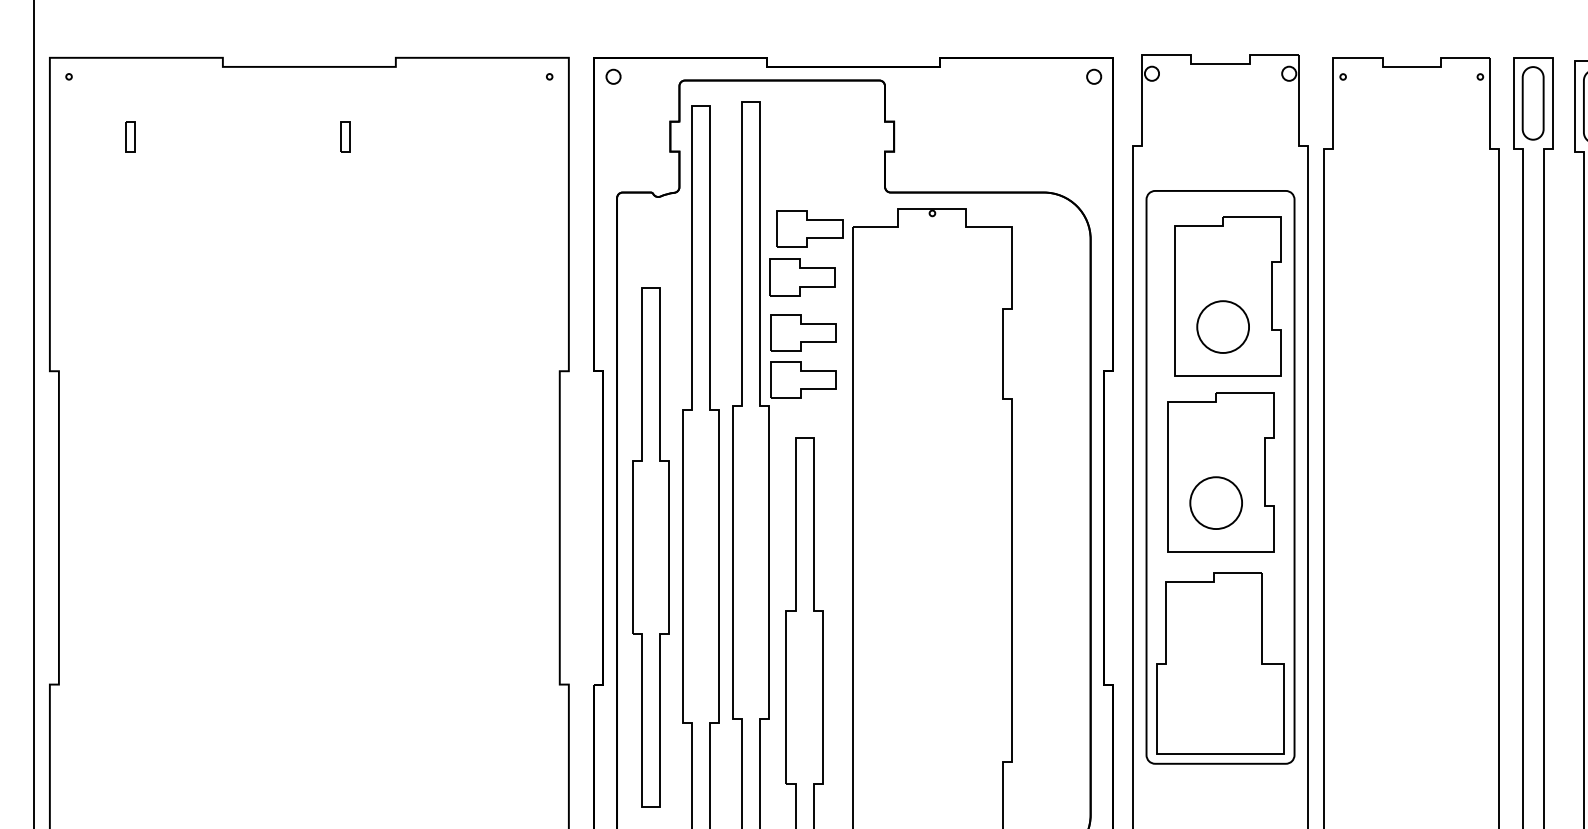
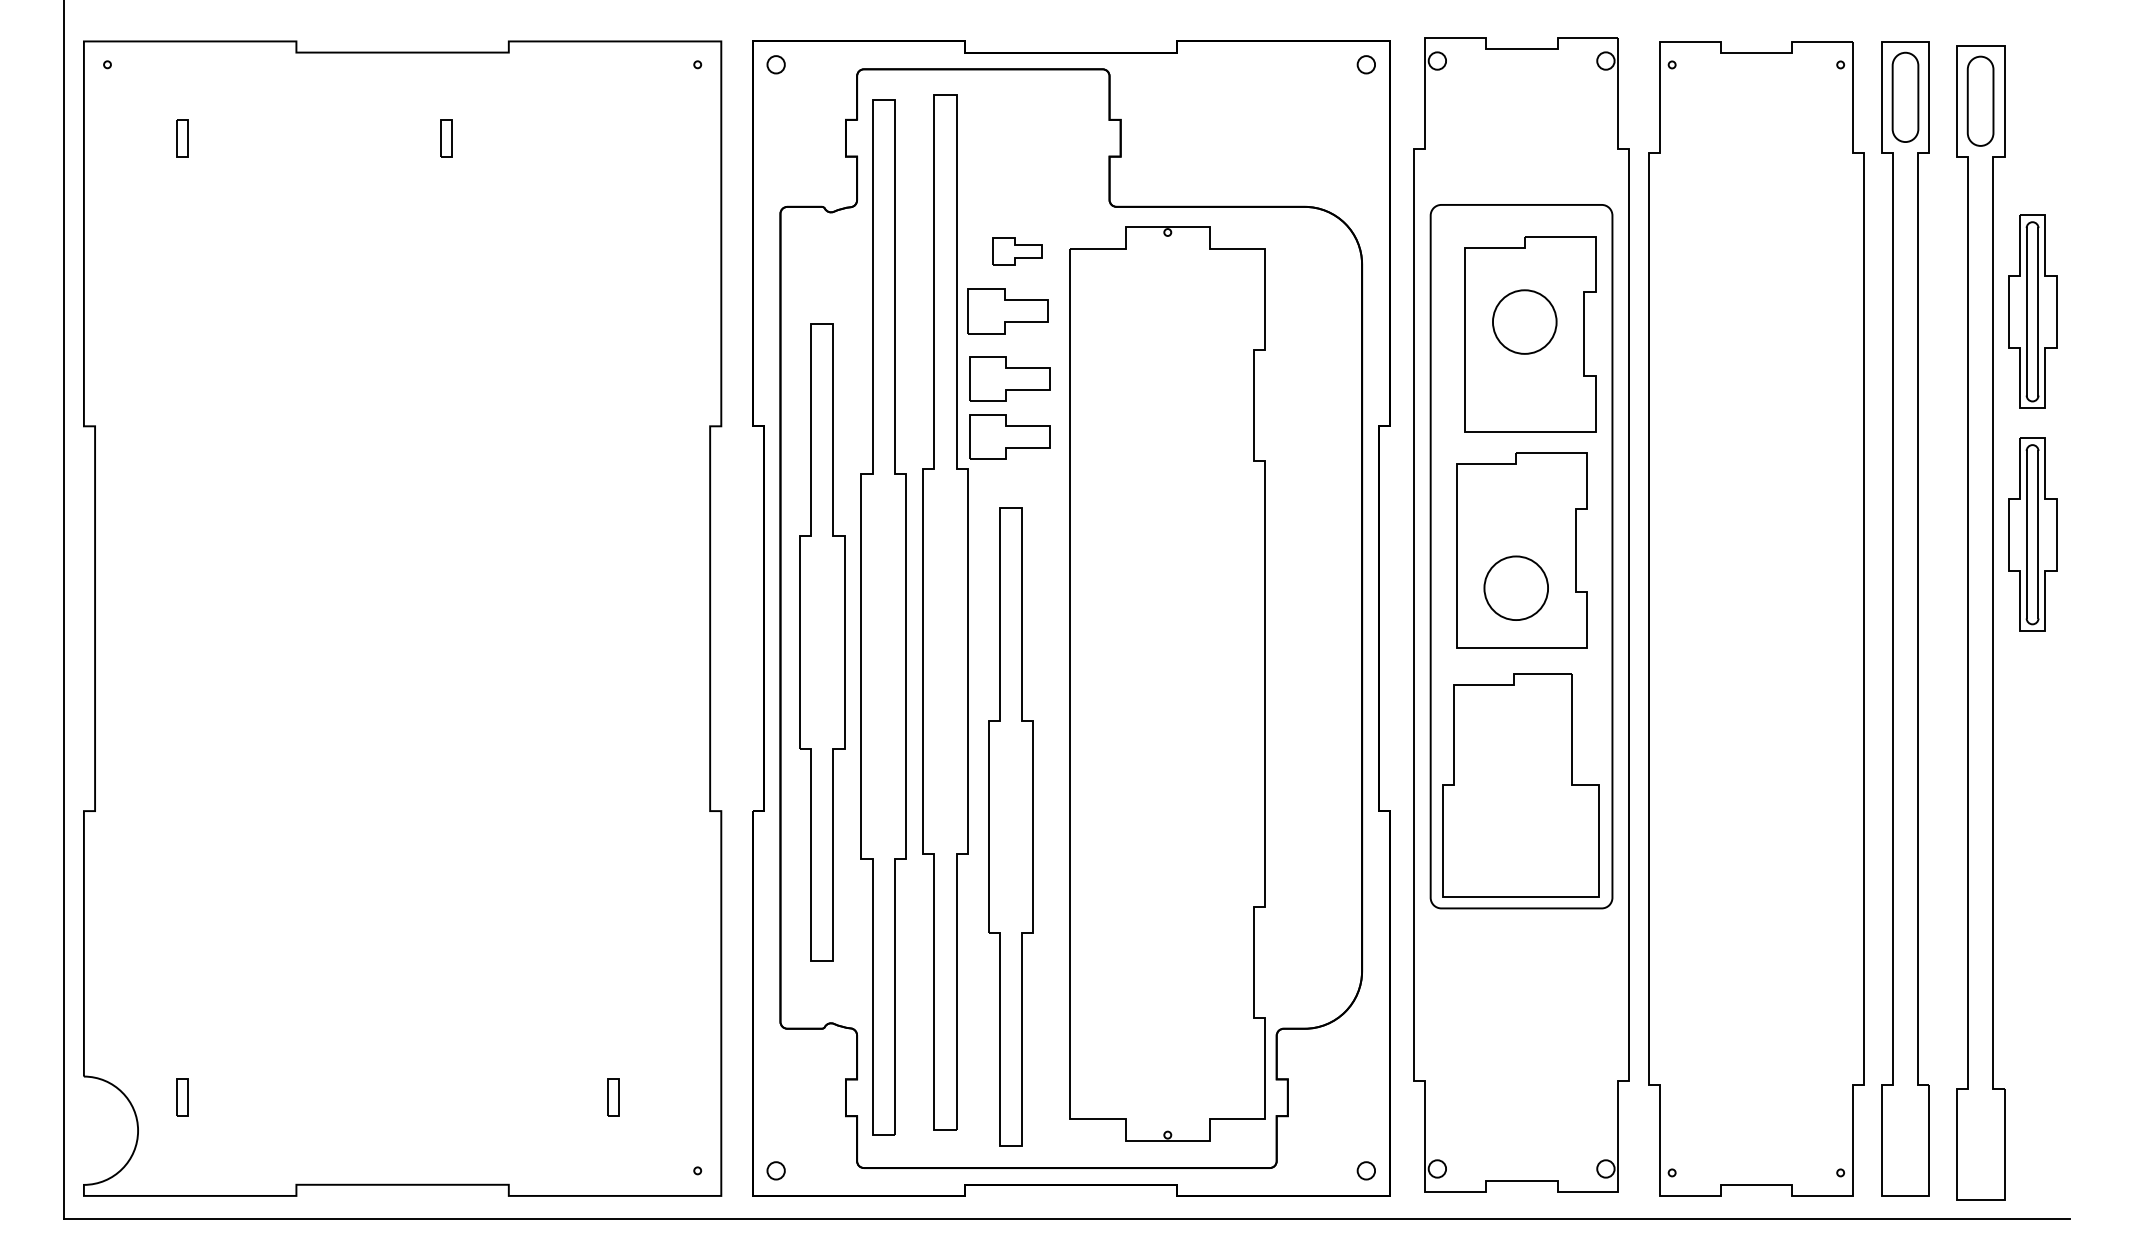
part: (810, 228) -> (1017, 251), size x0.6
circle: (1222, 326) -> (1524, 321), moved

